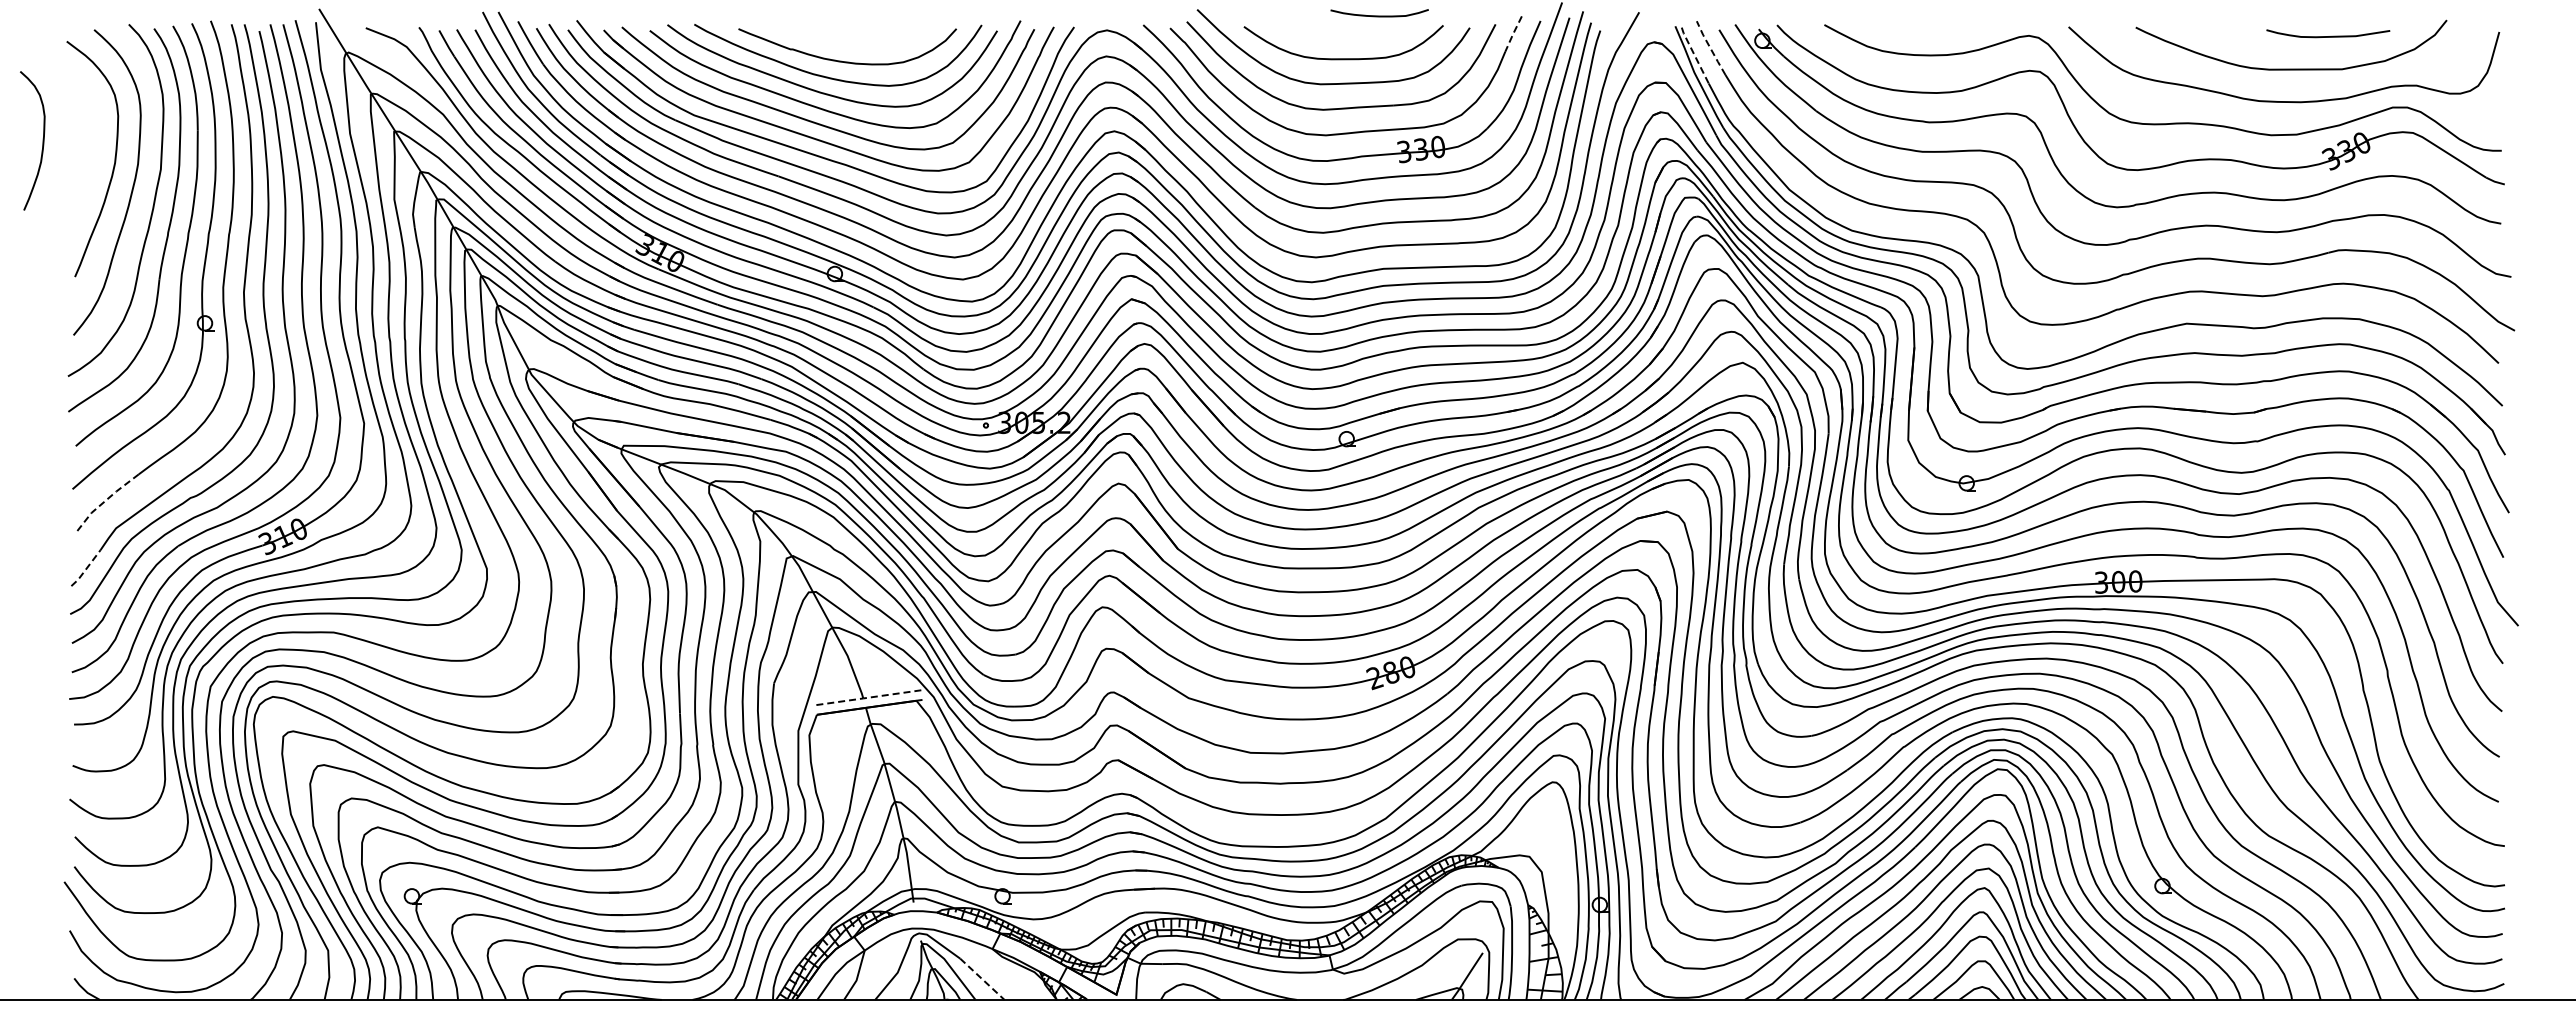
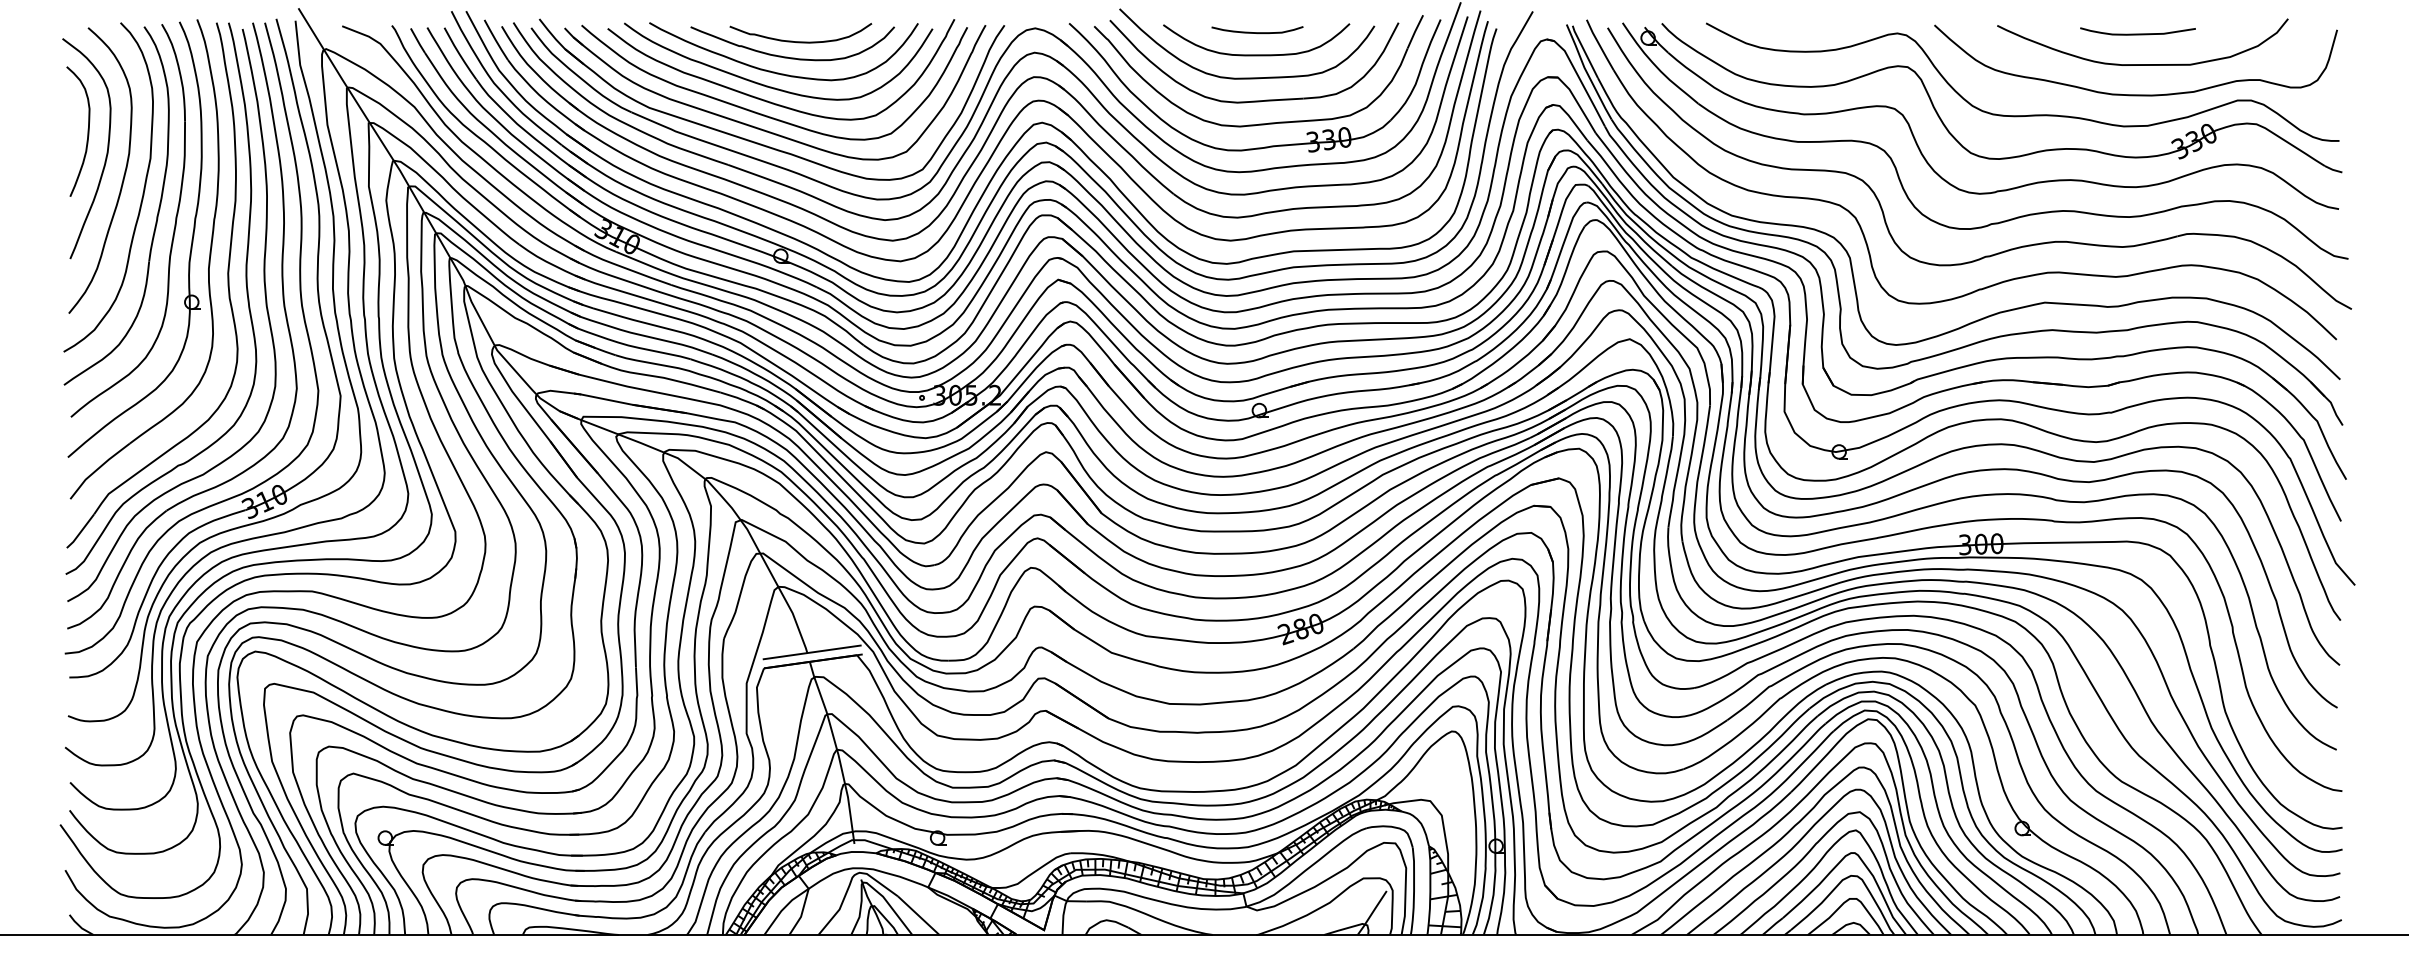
curve: (1379, 15) -> (1257, 32), moved
line: (1513, 33) -> (1415, 31), dashed -> solid
curve: (2328, 36) -> (2138, 34), moved
curve: (856, 44) -> (801, 41), added
line: (1710, 48) -> (1599, 45), dashed -> solid
line: (1694, 54) -> (1584, 50), dashed -> solid
curve: (42, 140) -> (87, 131), moved
line: (104, 501) -> (97, 468), dashed -> solid
line: (86, 569) -> (80, 532), dashed -> solid
line: (867, 697) -> (811, 652), dashed -> solid
line: (982, 979) -> (918, 915), dashed -> solid

